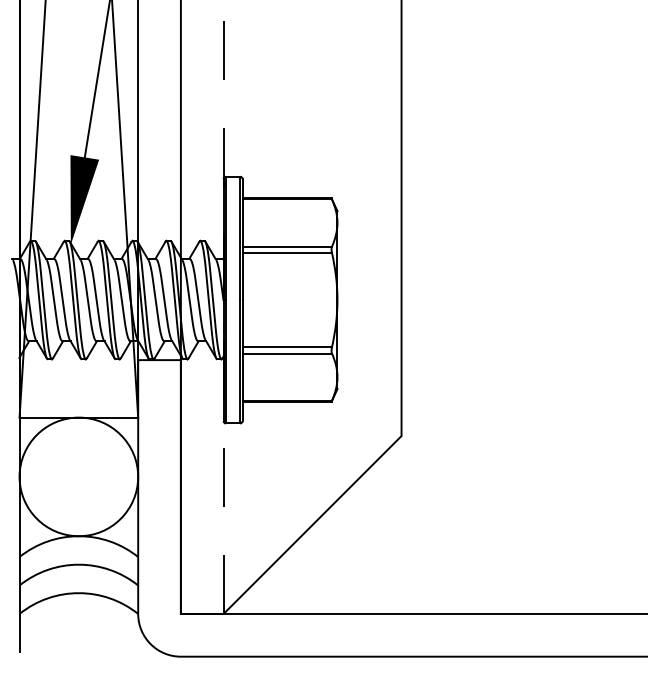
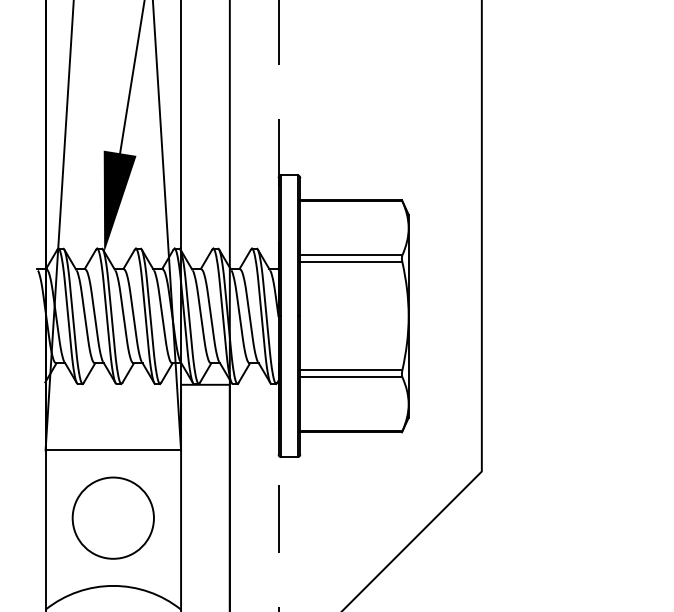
circle: (78, 476) -> (112, 517), size x0.6

